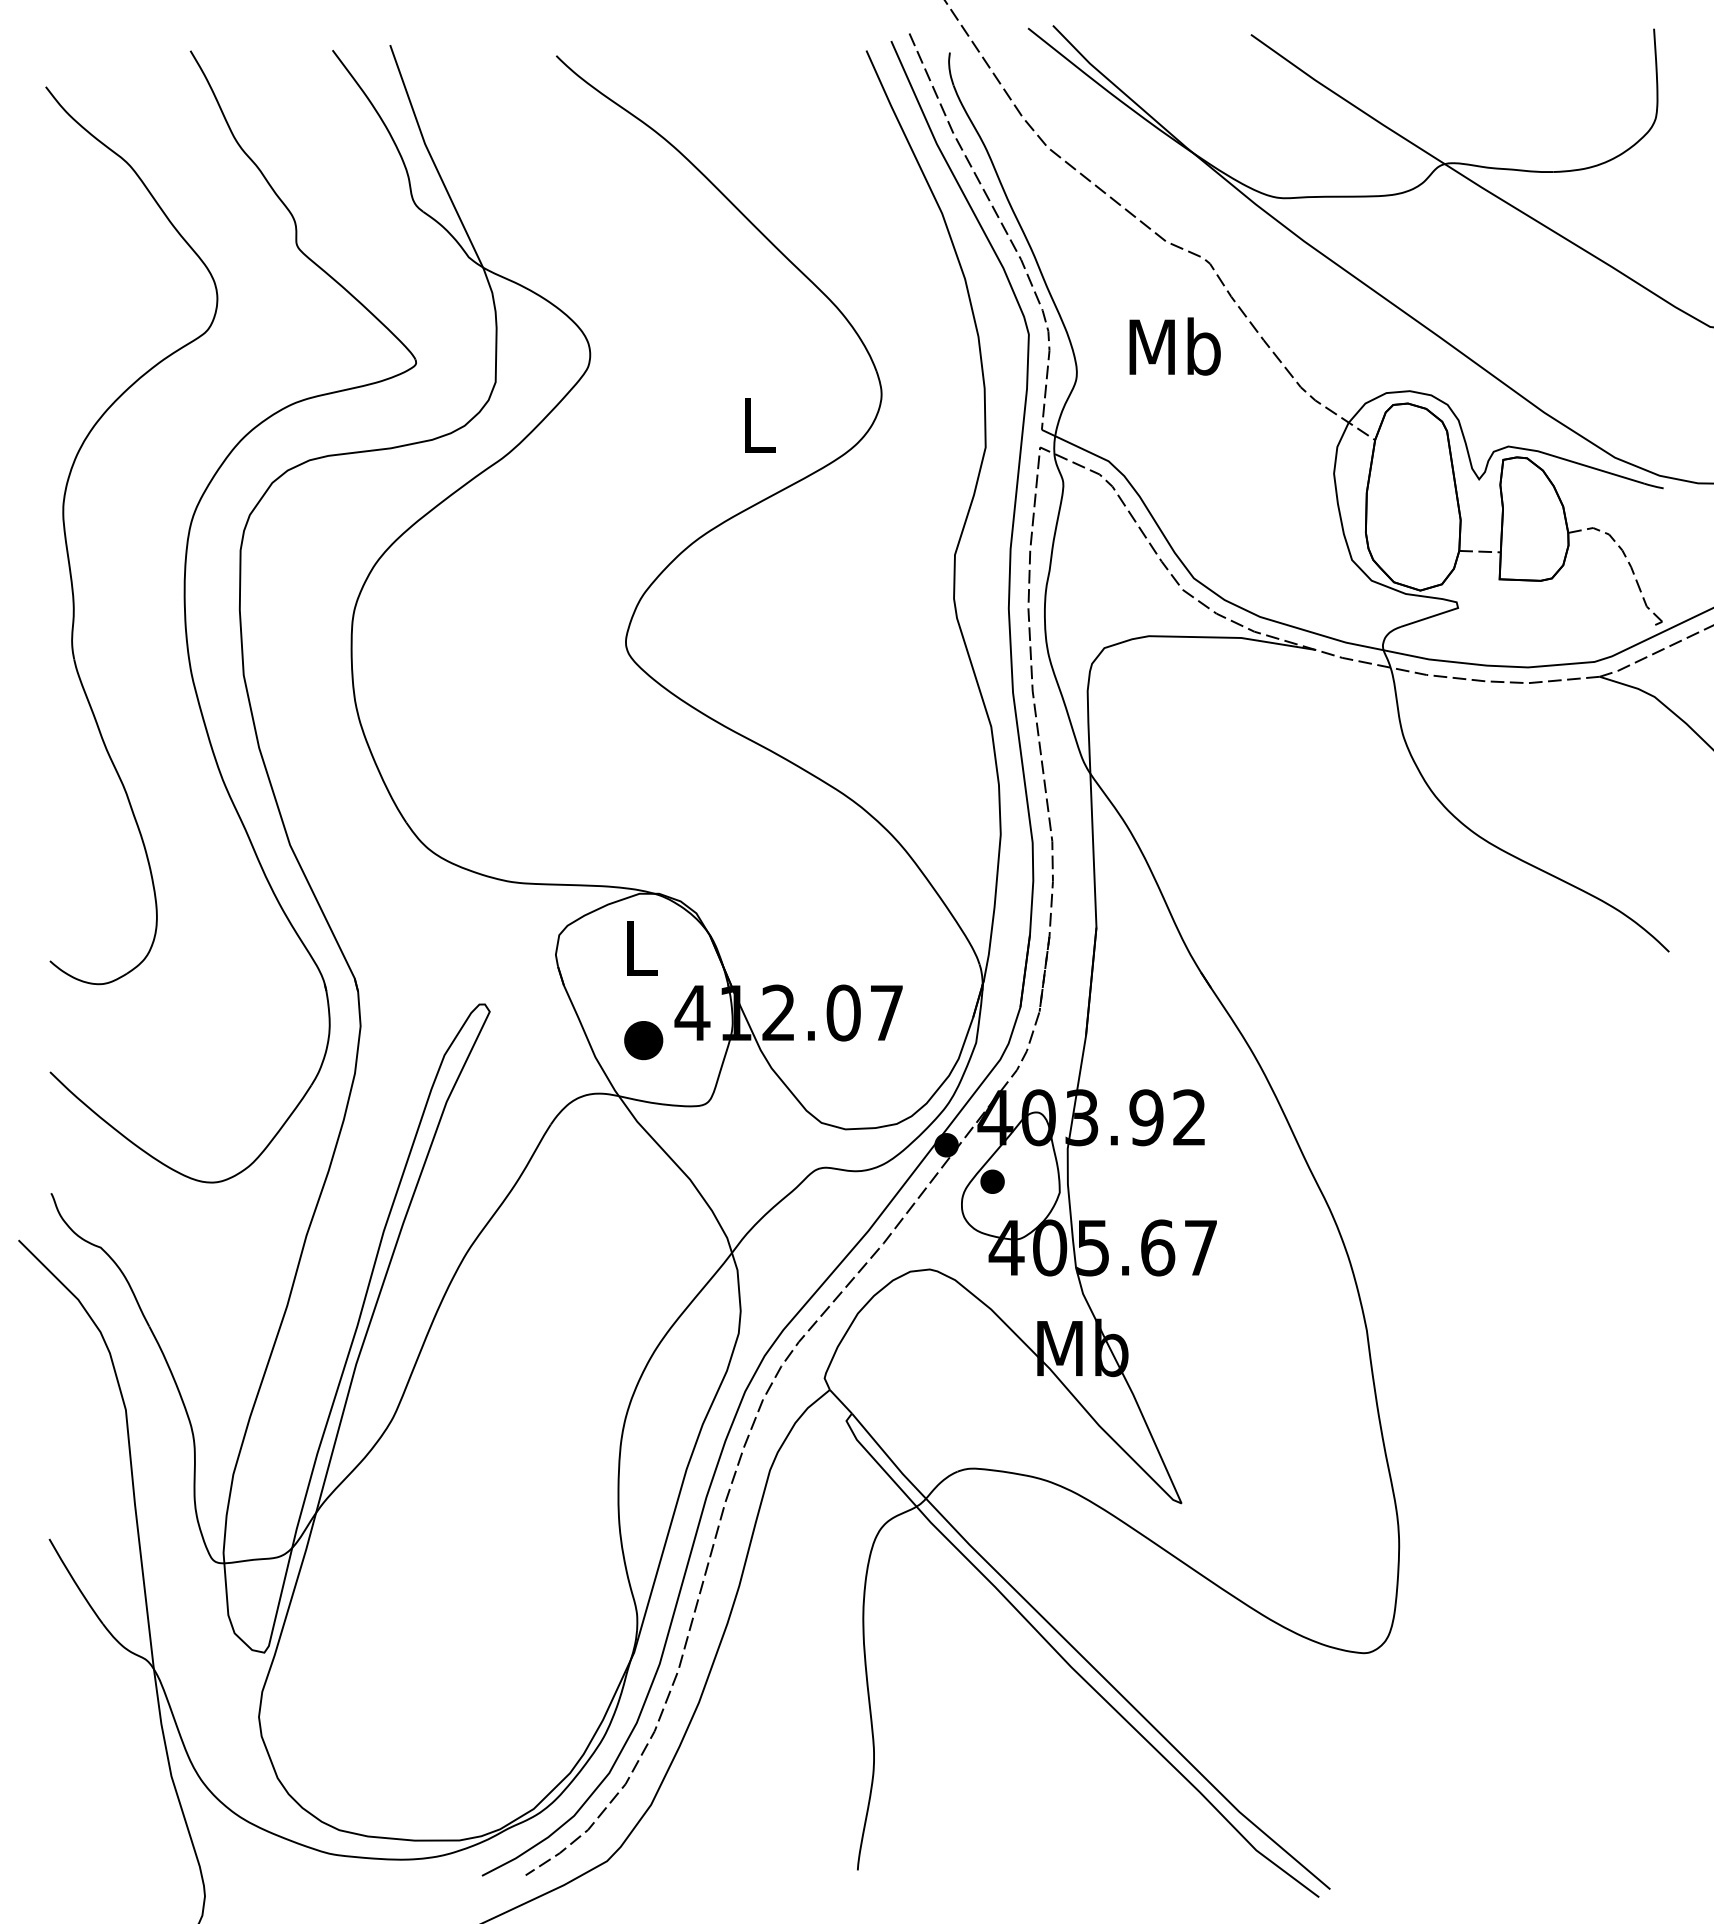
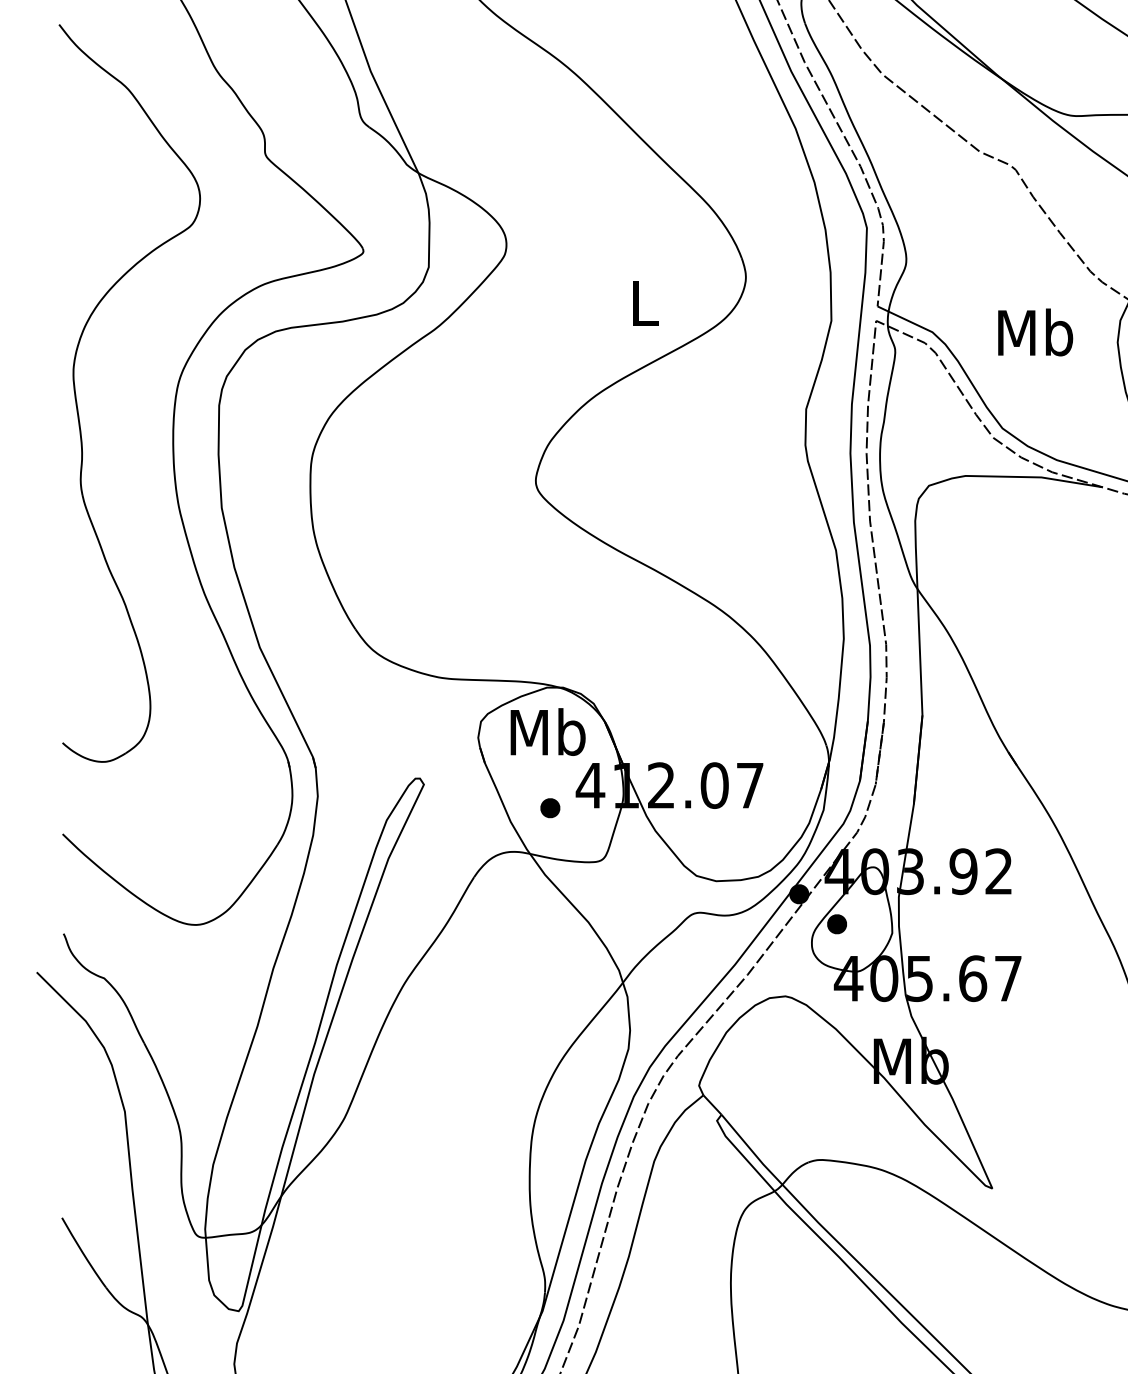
text: (1174, 346) -> (1035, 332), moved
text: (640, 947) -> (547, 731), L -> Mb
part: (643, 1040) -> (550, 808), size x0.62

